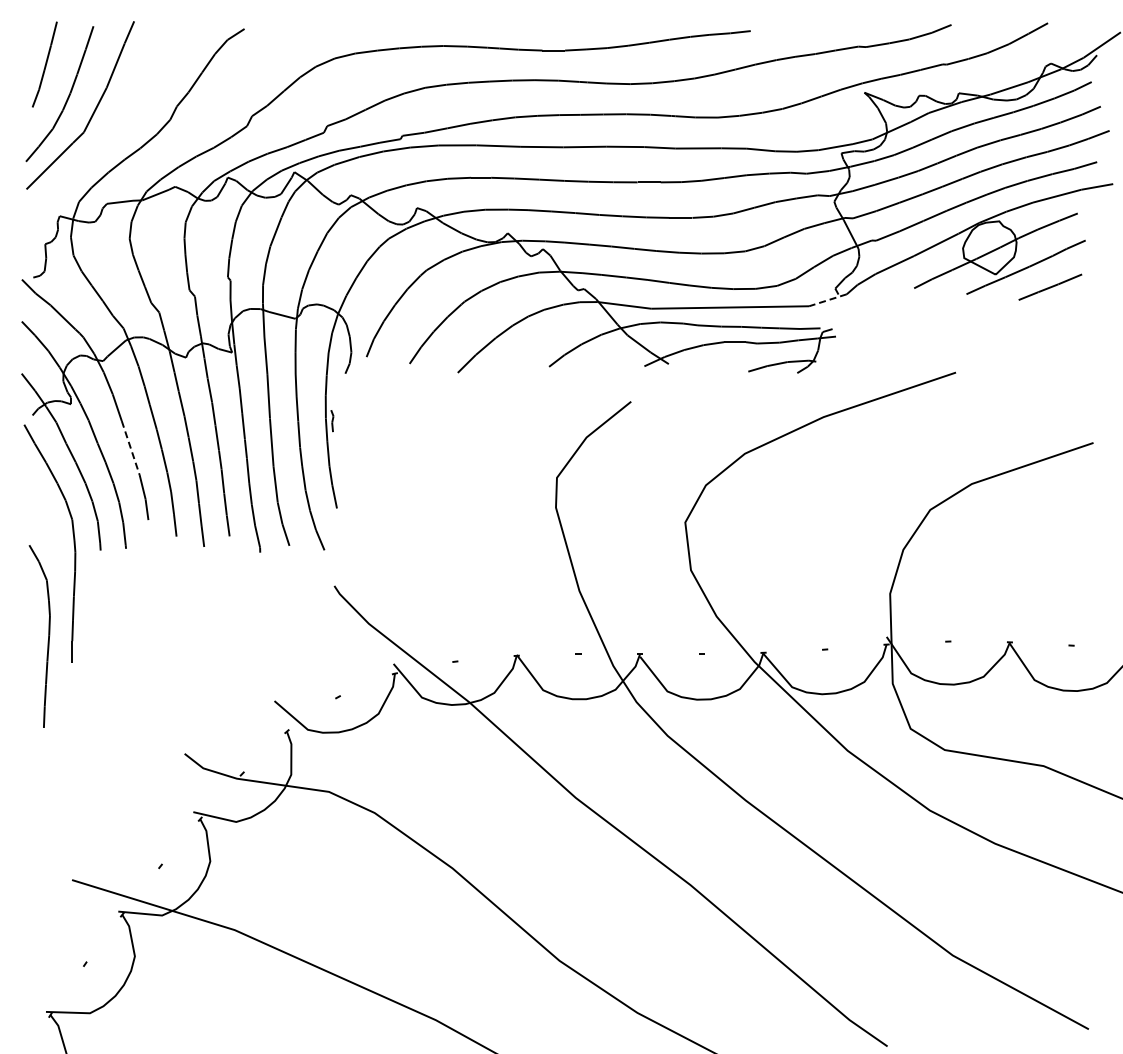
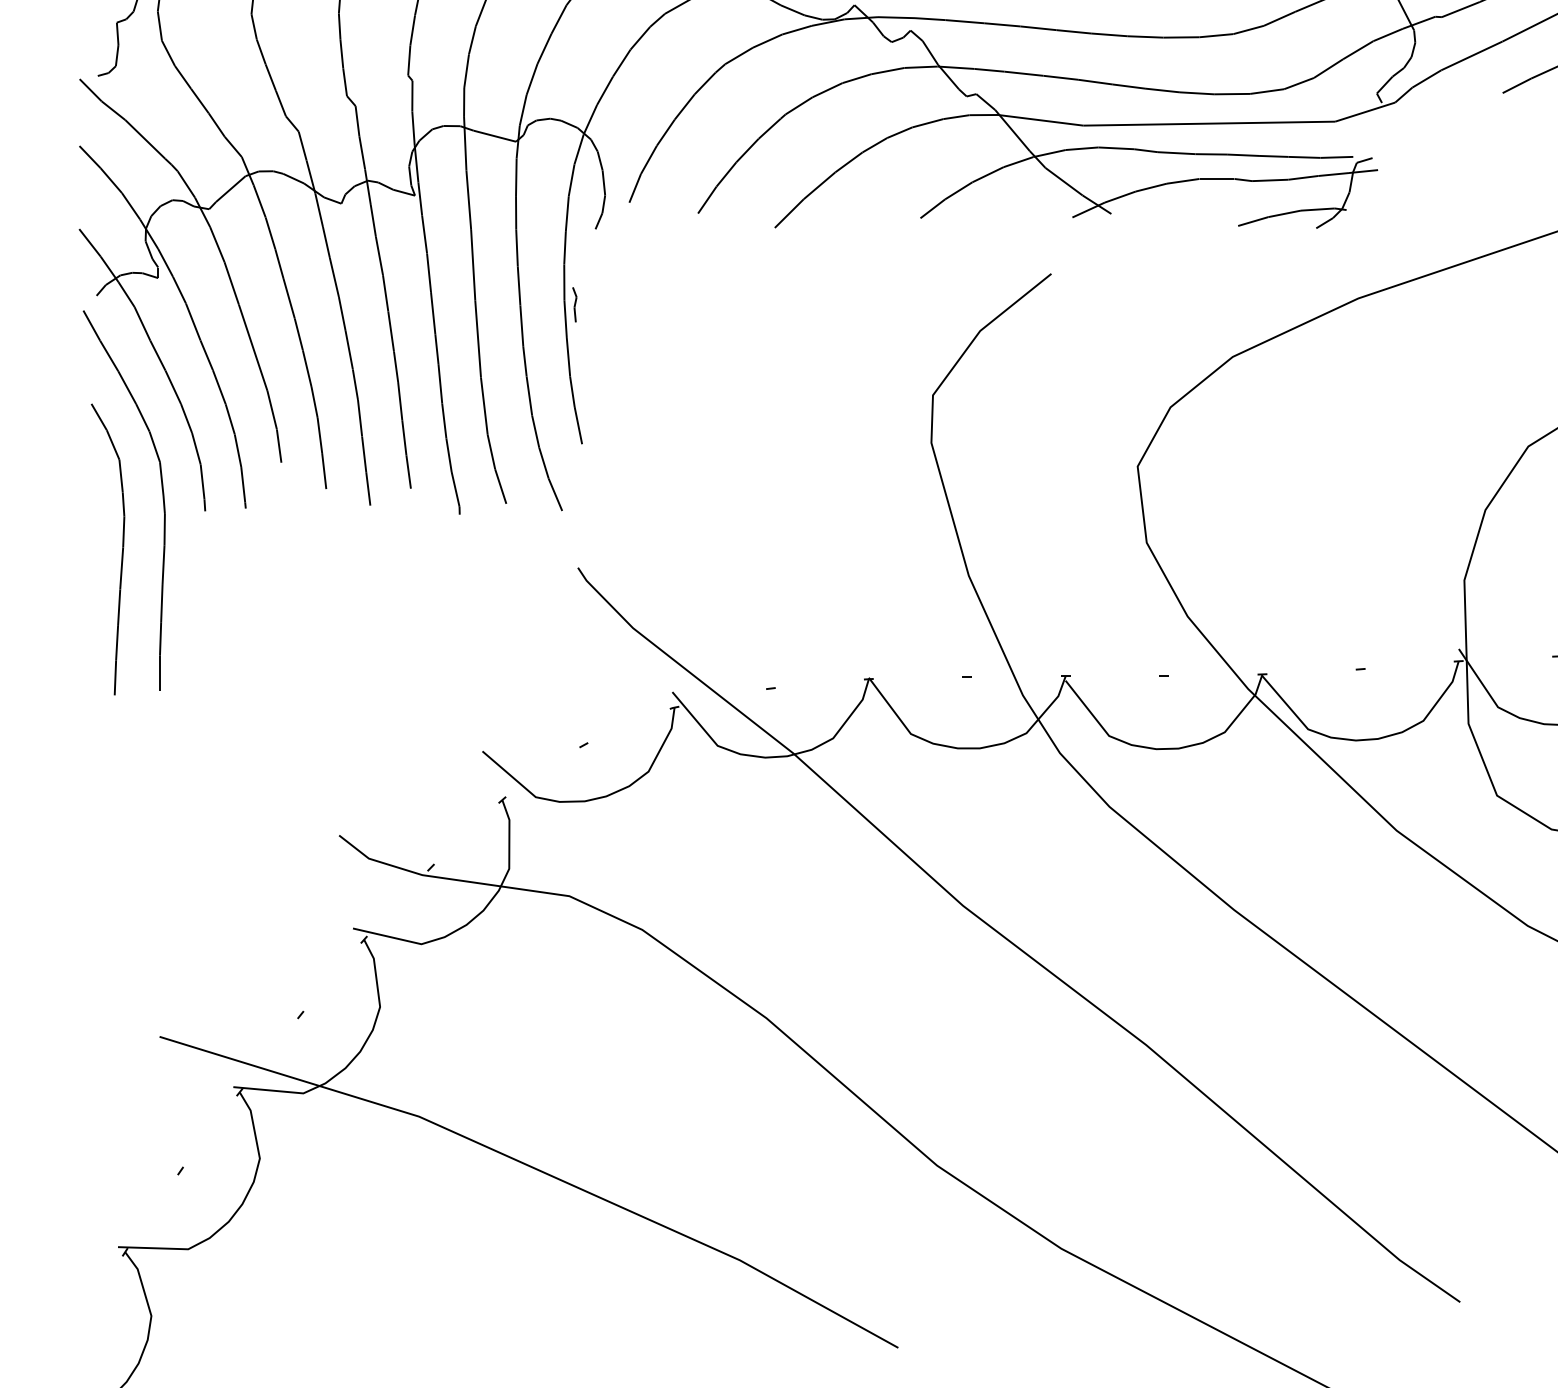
line: (827, 300) -> (1364, 112), dashed -> solid
line: (130, 448) -> (252, 348), dashed -> solid
part: (48, 636) -> (122, 549), moved

